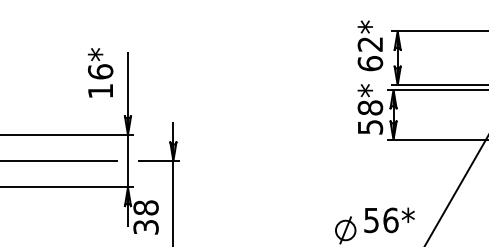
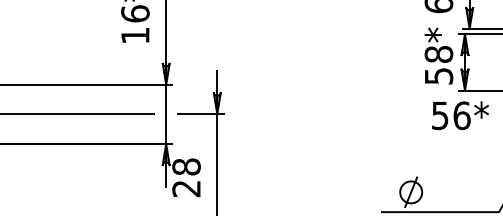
text: (389, 220) -> (460, 115), moved
text: (145, 227) -> (185, 189), 38 -> 28

